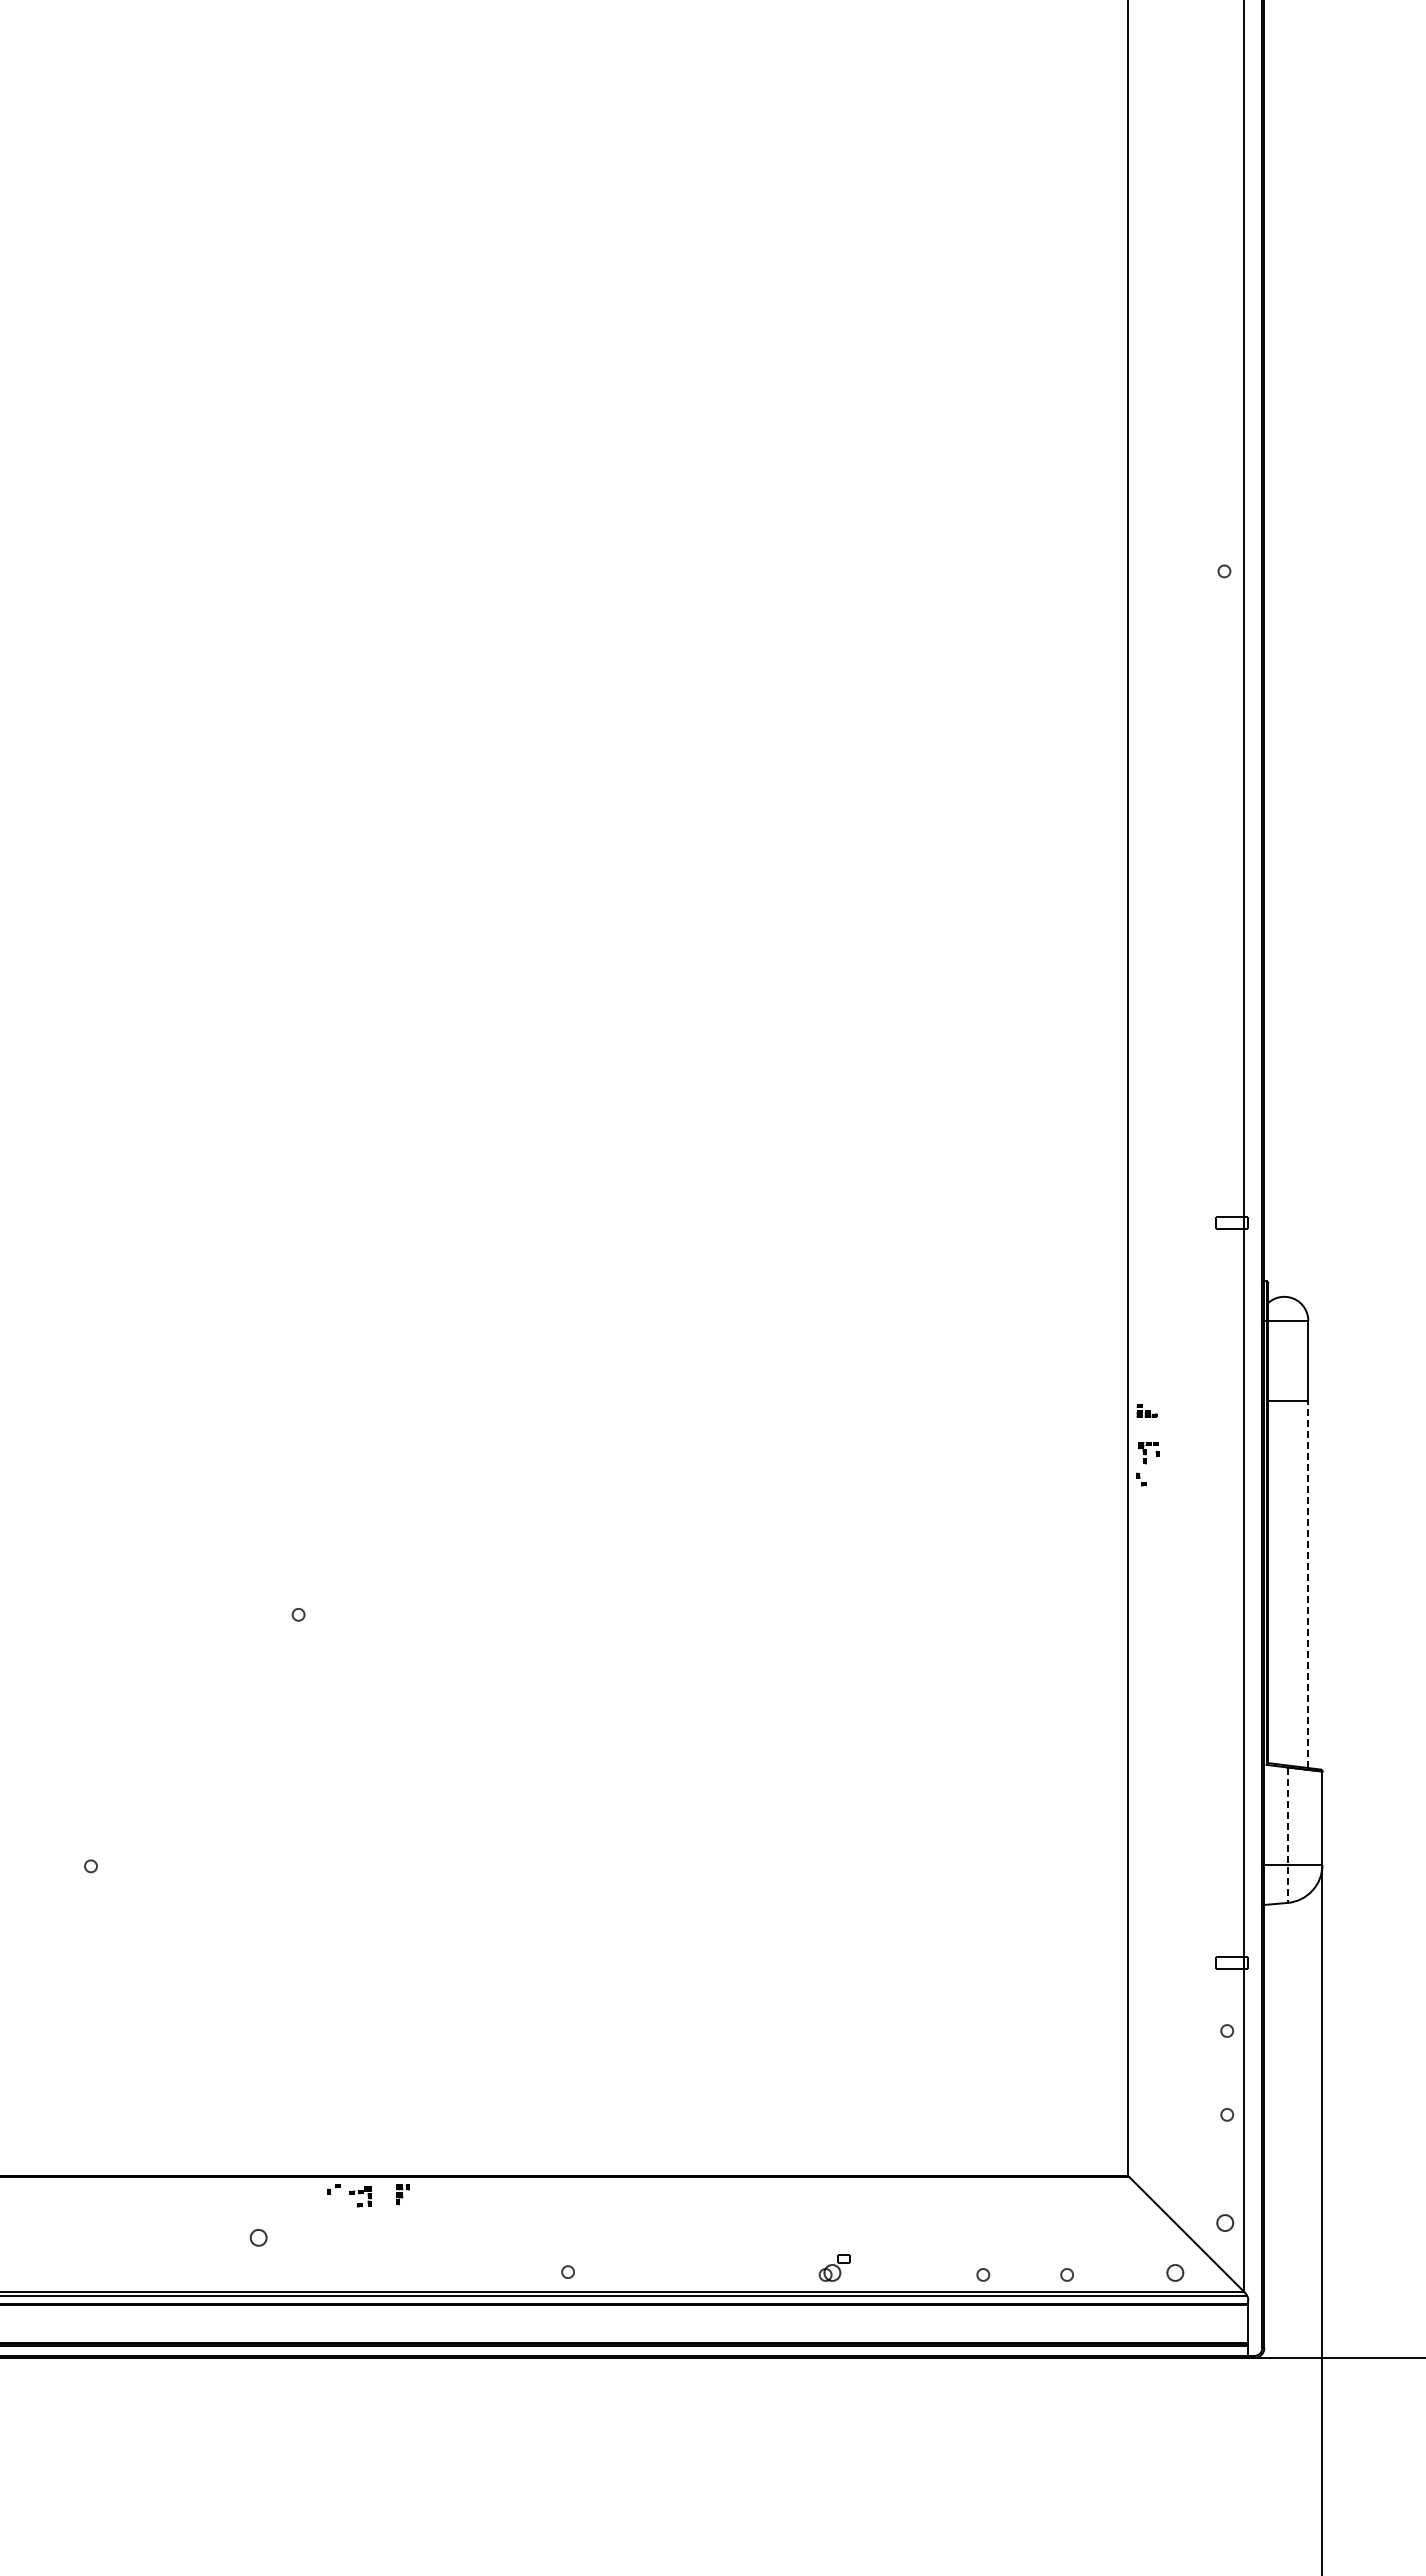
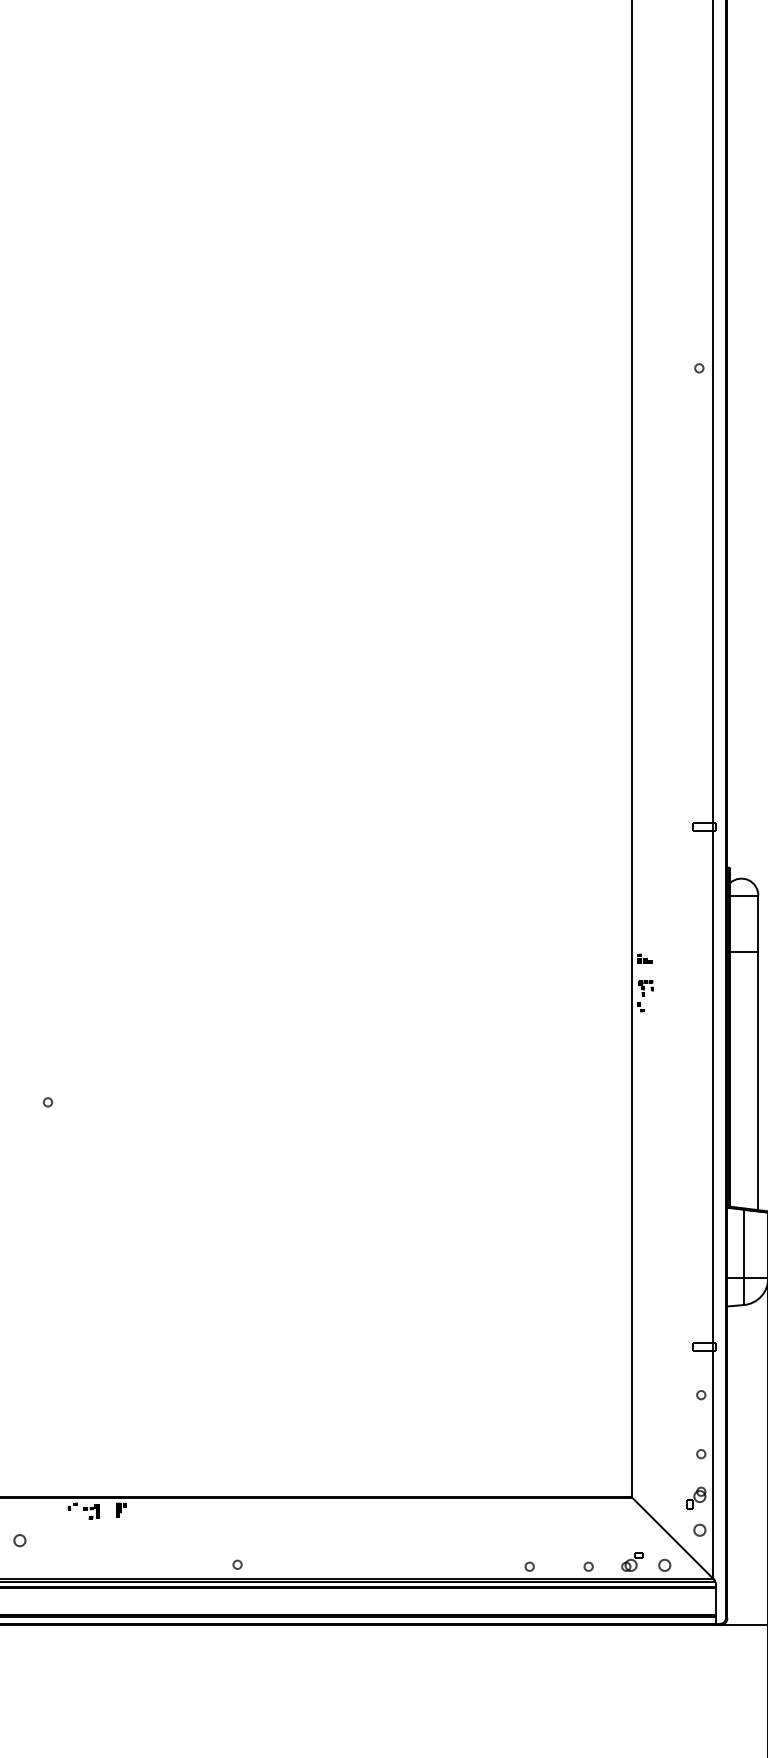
line: (1308, 1584) -> (758, 1081), dashed -> solid
line: (1287, 1835) -> (743, 1257), dashed -> solid
part: (1220, 2176) -> (696, 1497), added
part: (834, 2267) -> (632, 1561), moved

